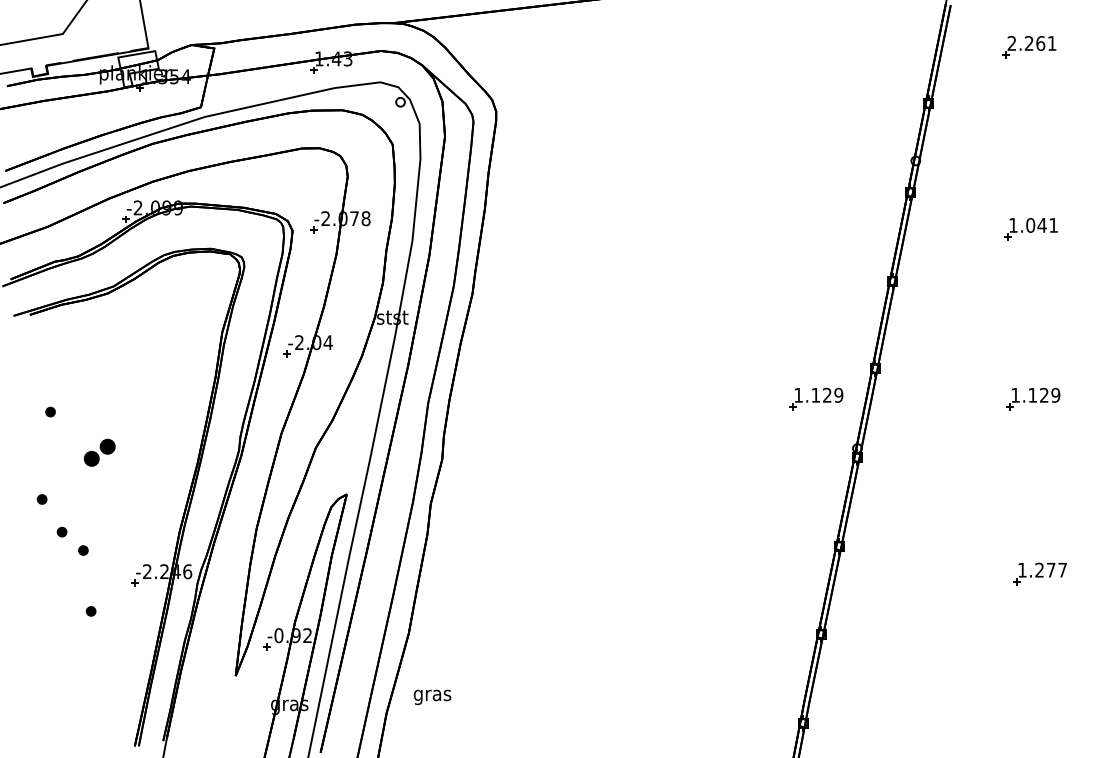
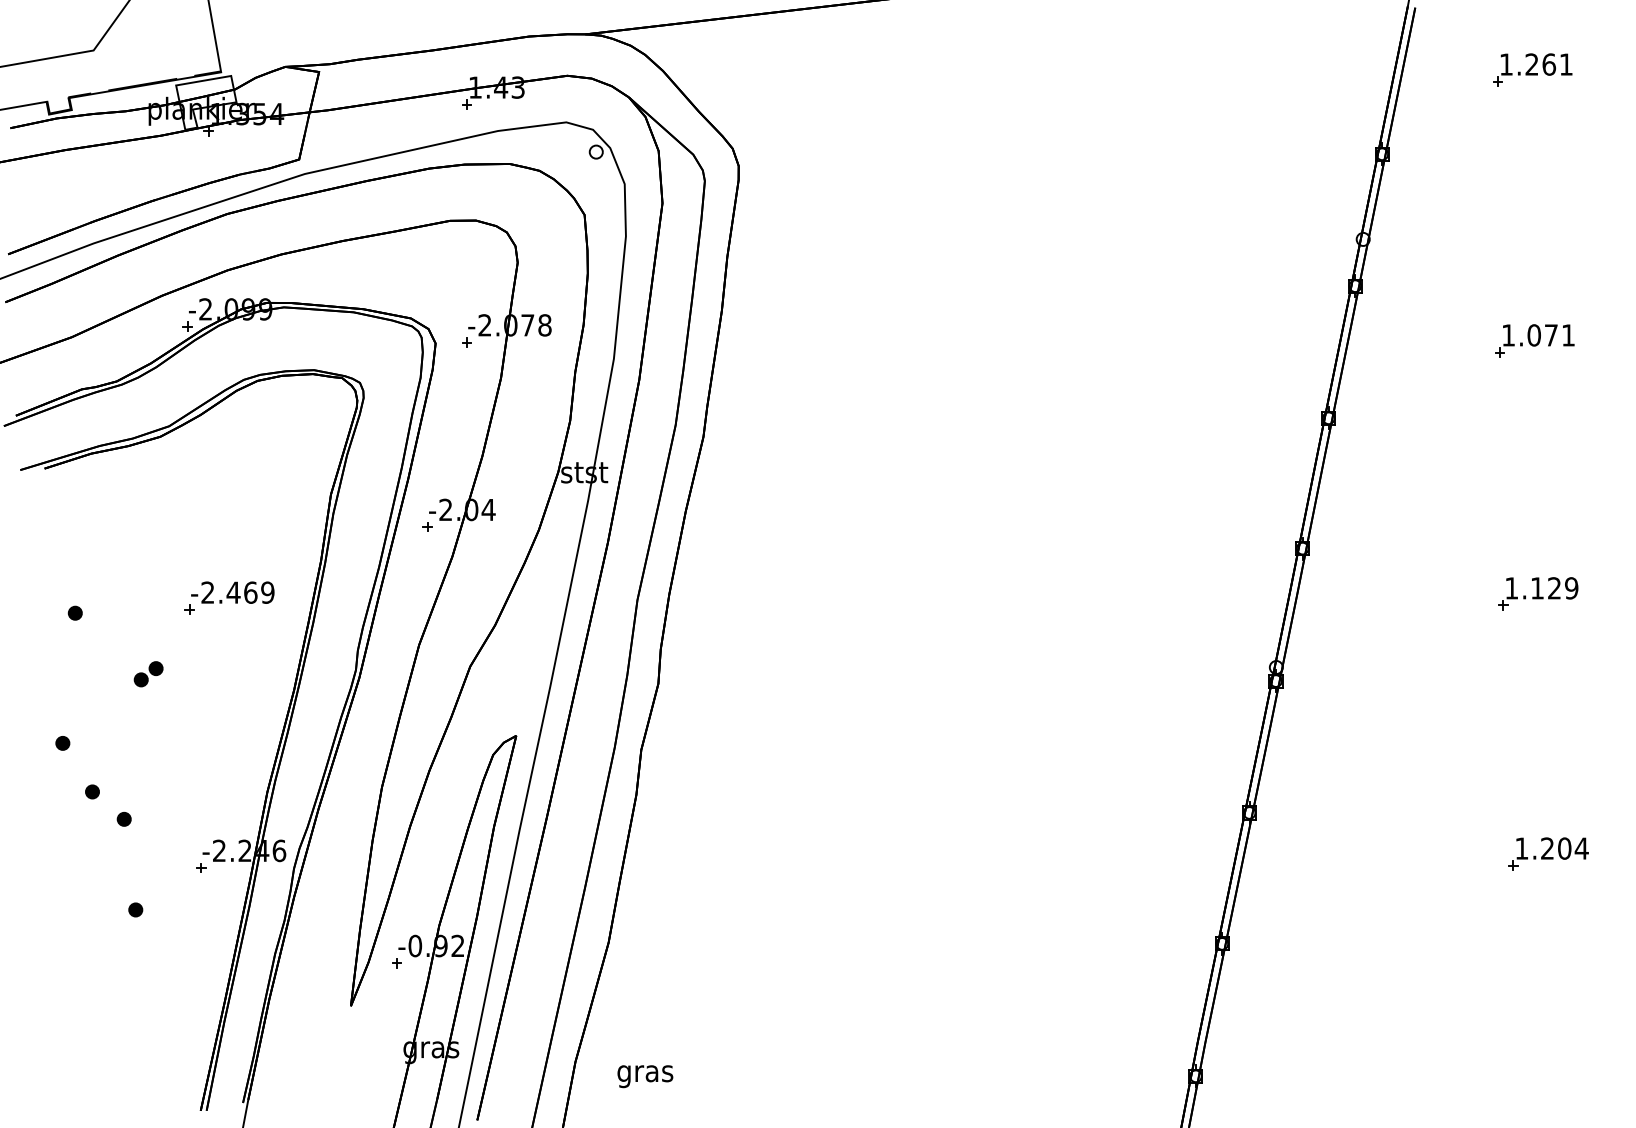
text: (1011, 43) -> (1505, 64), 2.261 -> 1.261
text: (1041, 225) -> (1550, 335), 1.041 -> 1.071
part: (816, 398) -> (1215, 593), removed
part: (154, 401) -> (230, 597), added
part: (99, 453) -> (148, 674), size x0.62
text: (1056, 569) -> (1572, 847), 1.277 -> 1.204
text: (432, 697) -> (645, 1076), moved

